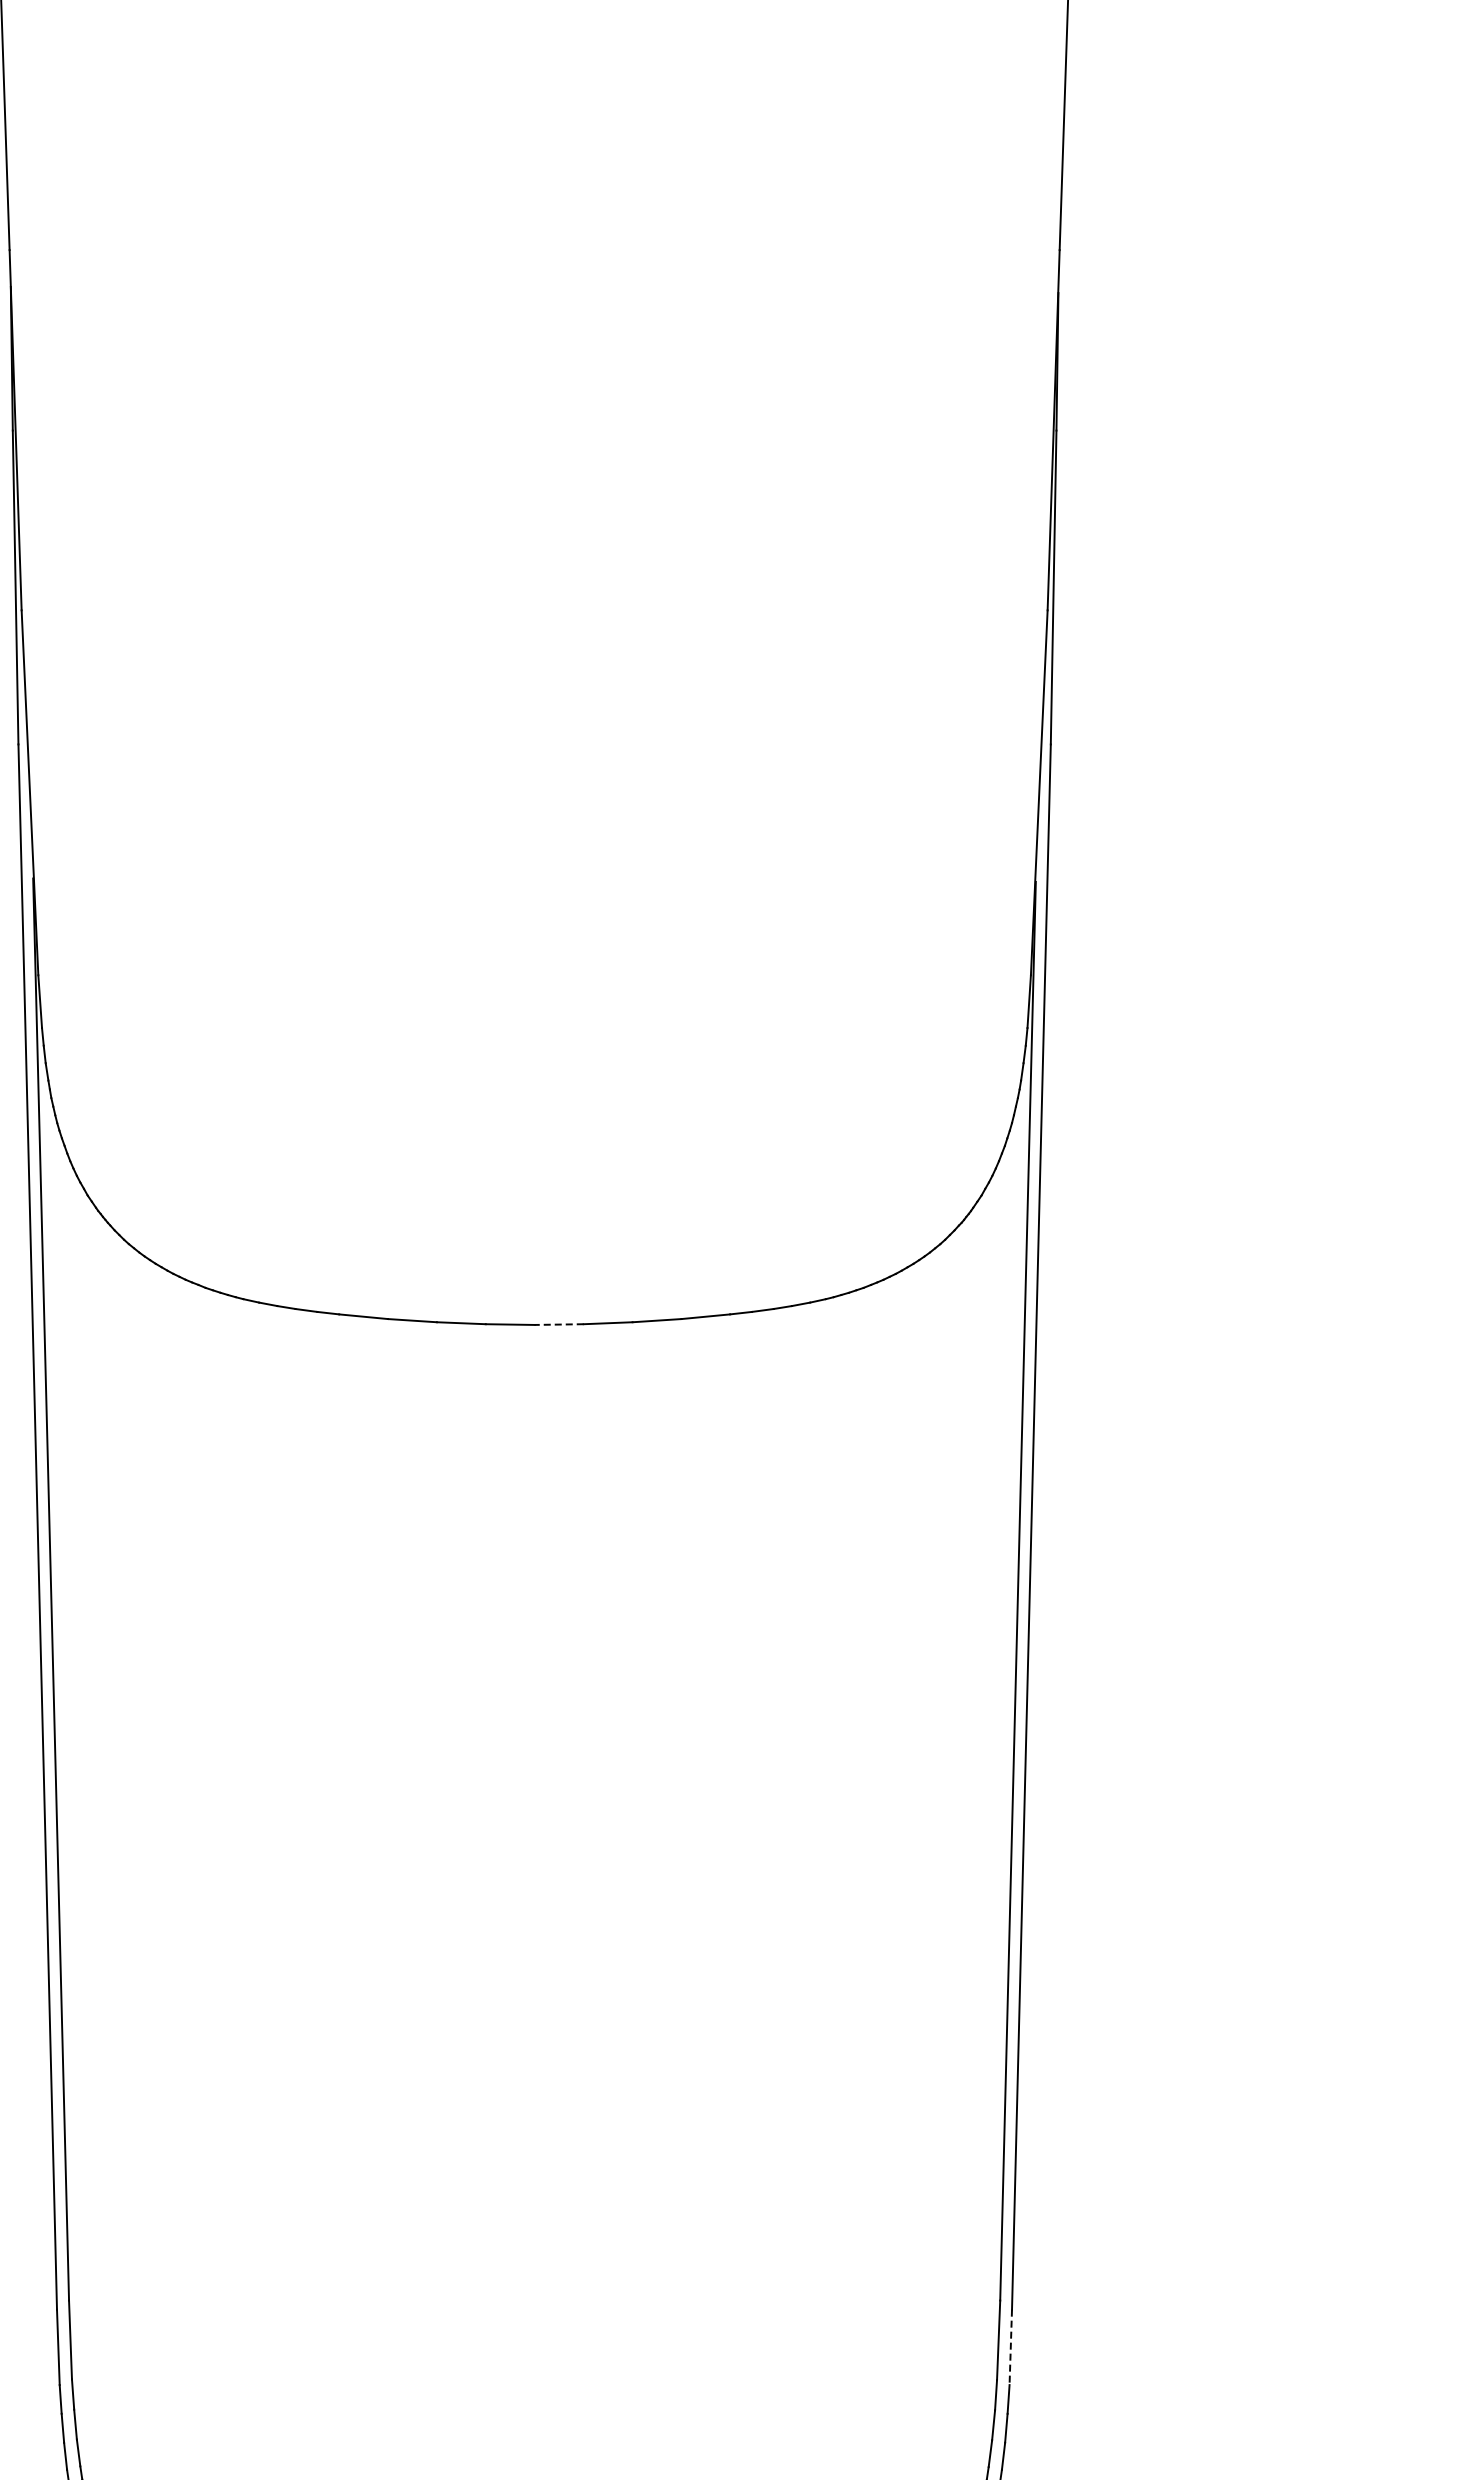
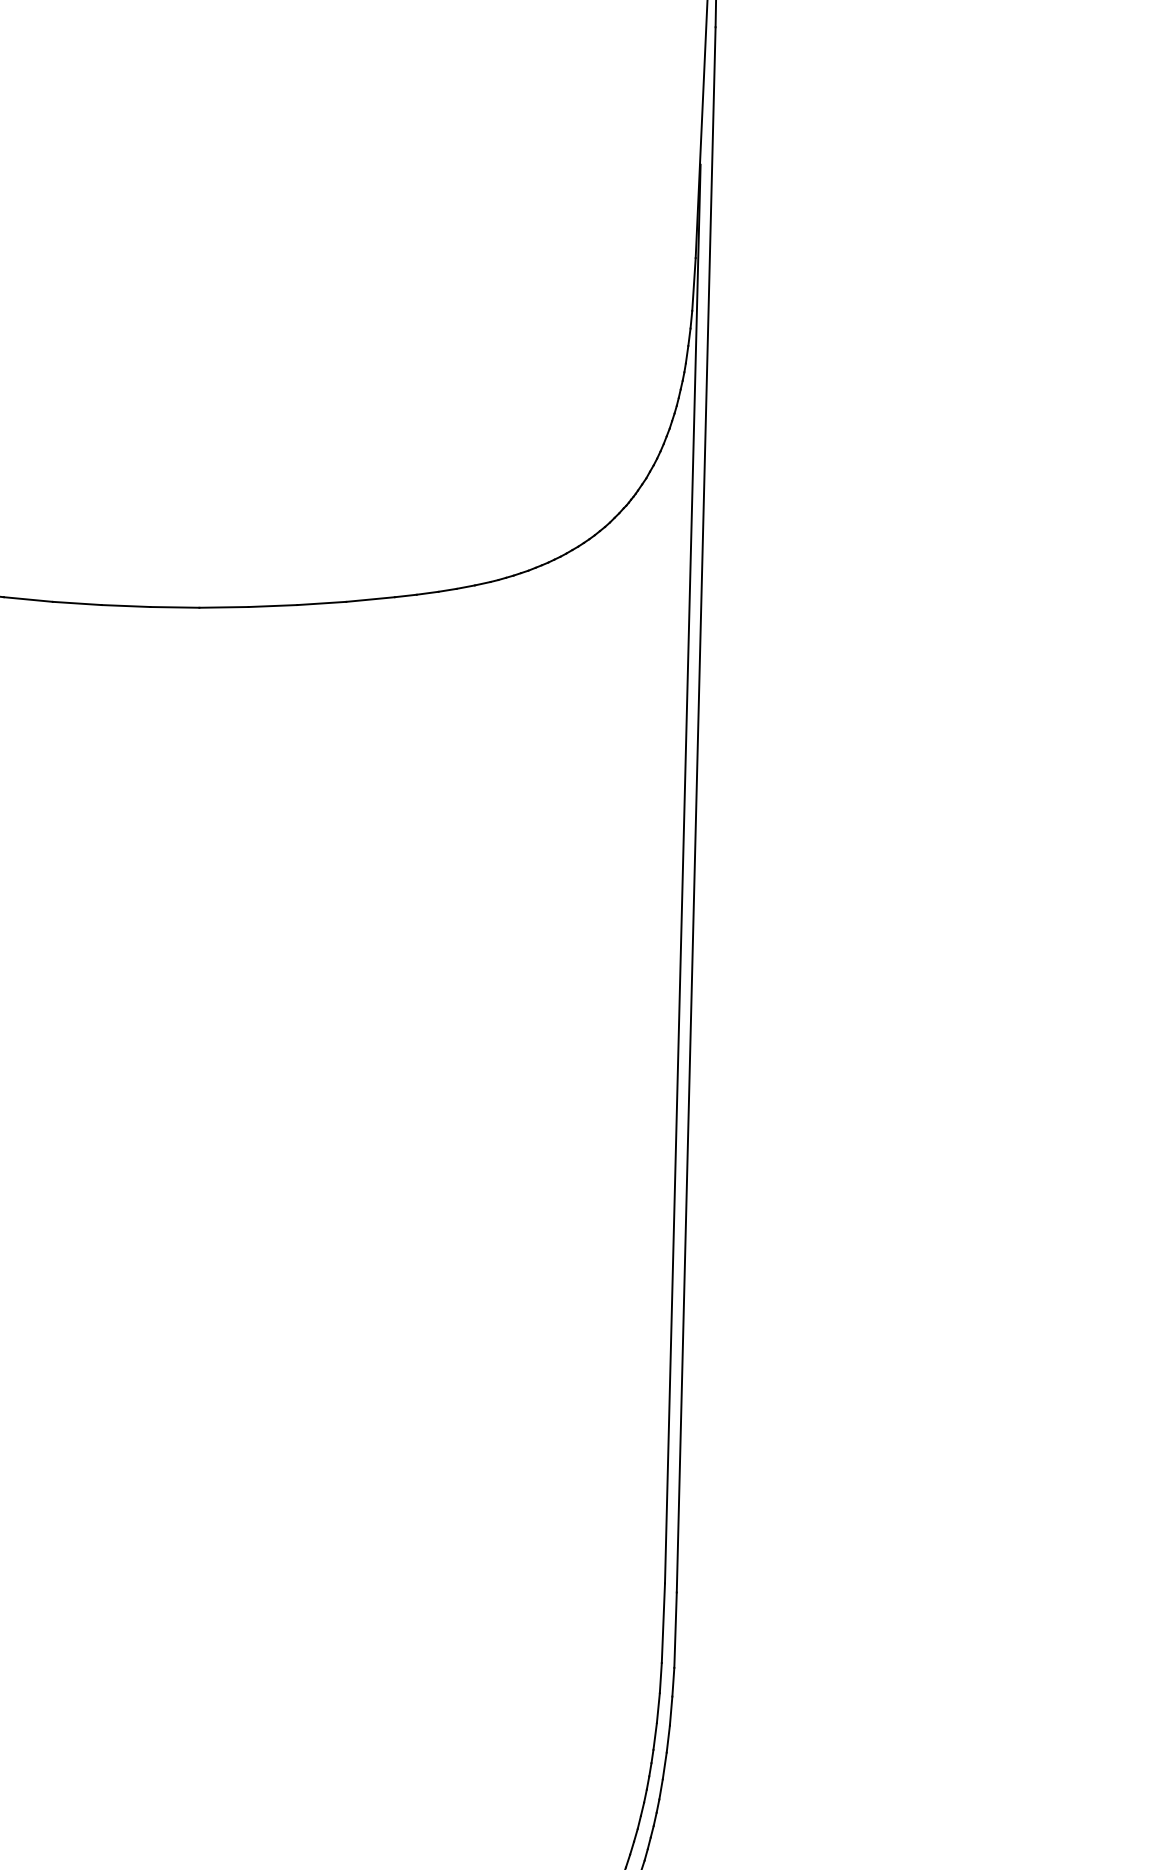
line: (559, 1324) -> (224, 607), dashed -> solid
line: (1010, 2347) -> (675, 1630), dashed -> solid

